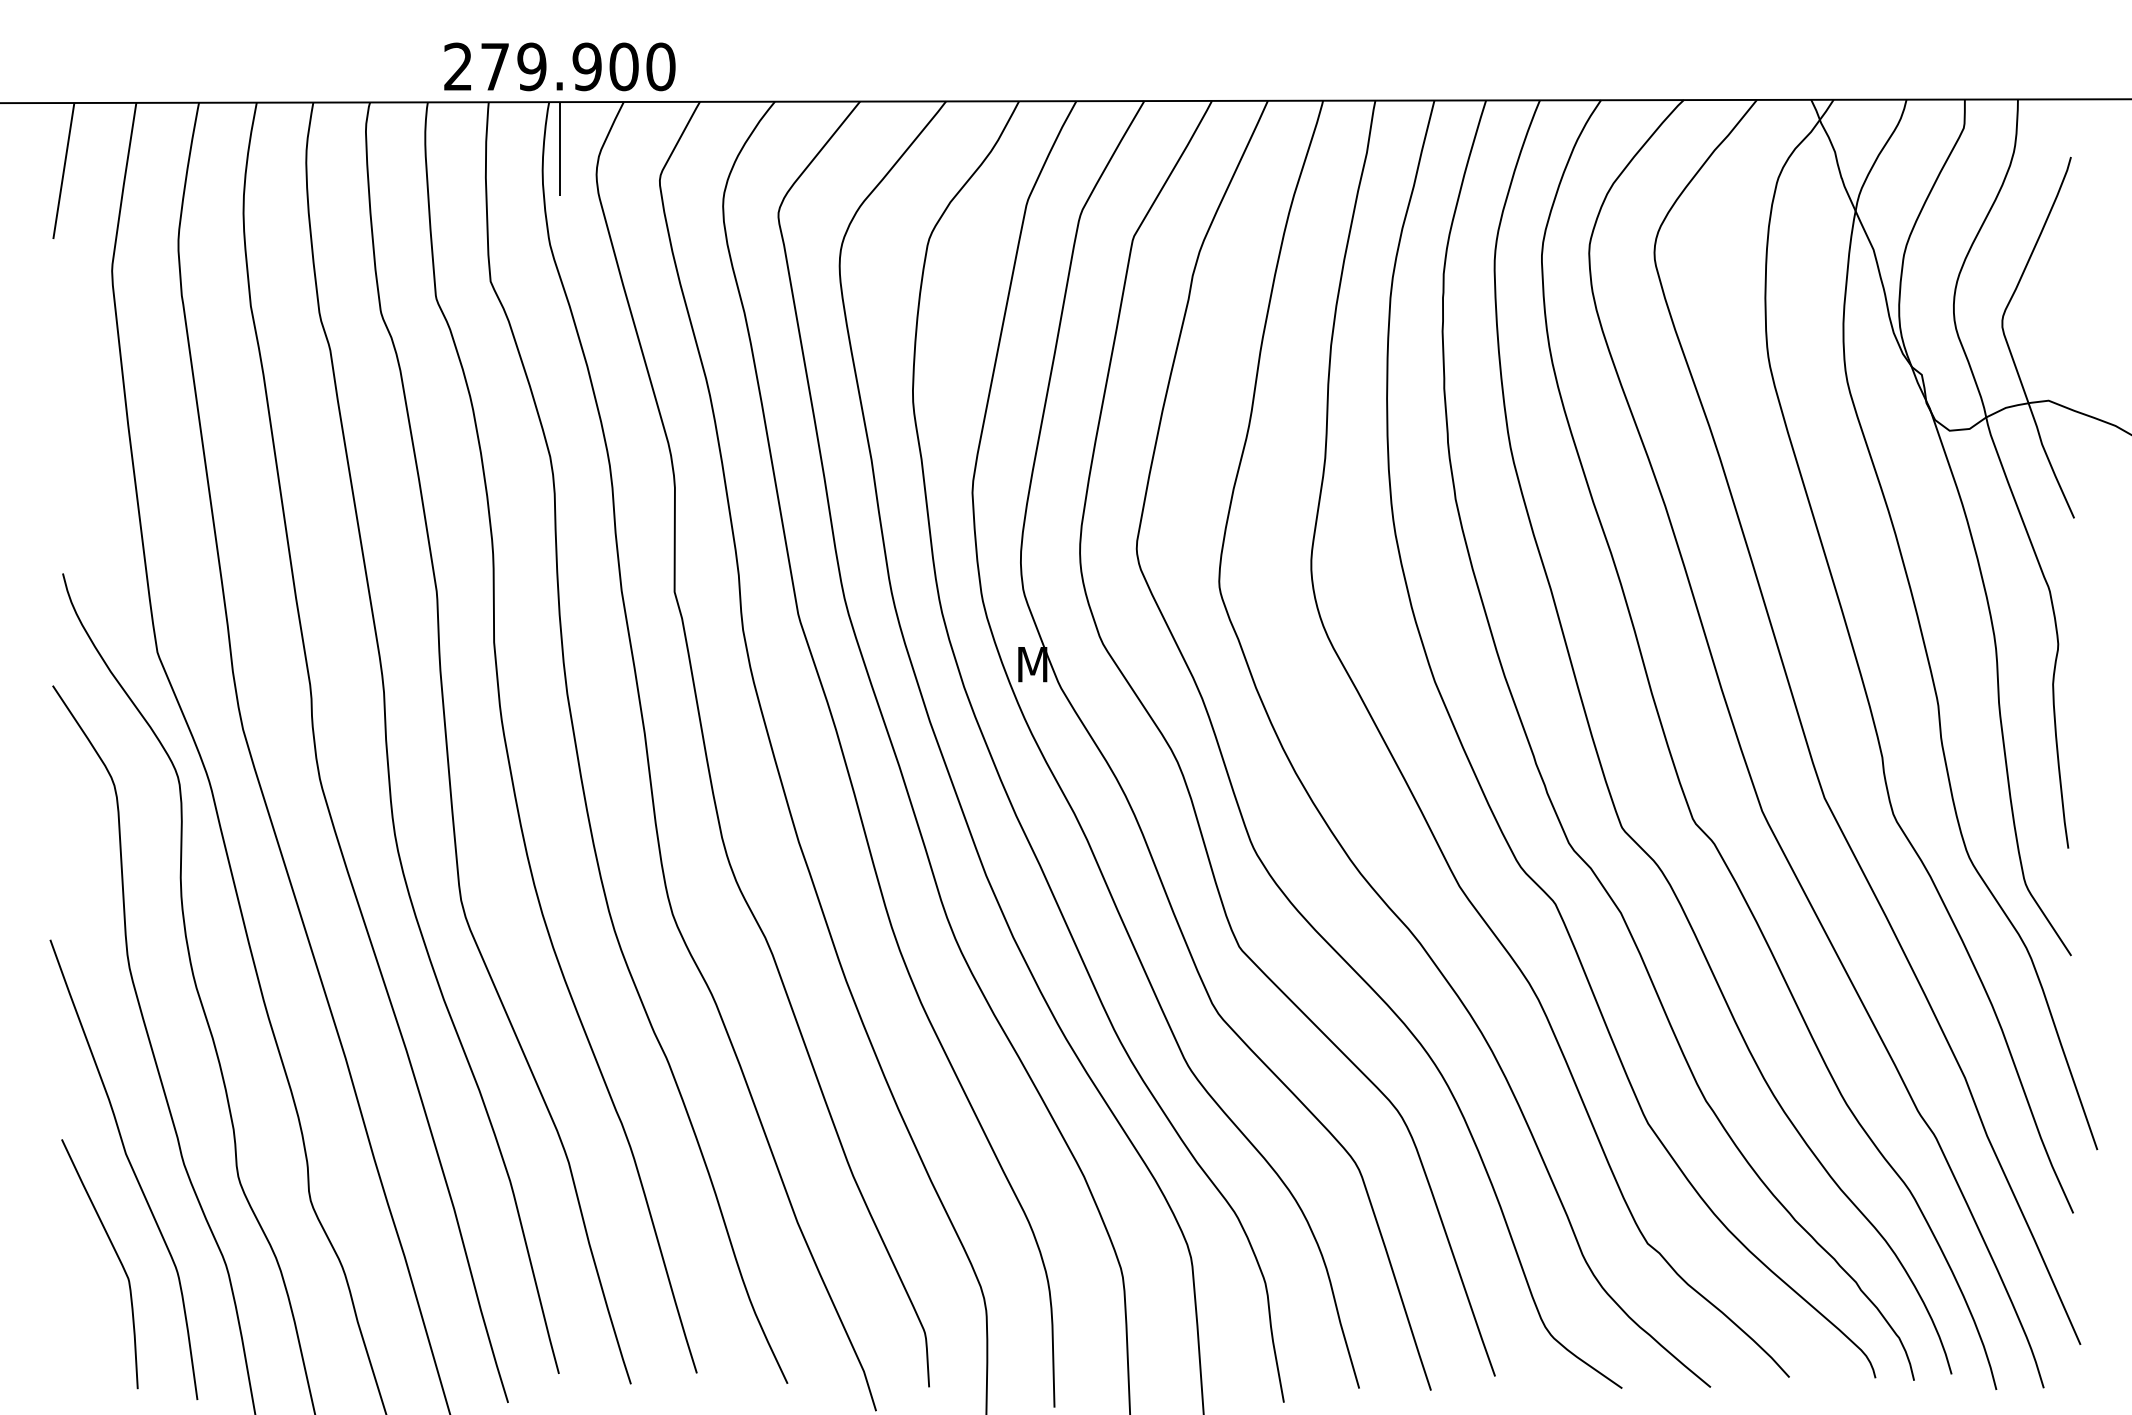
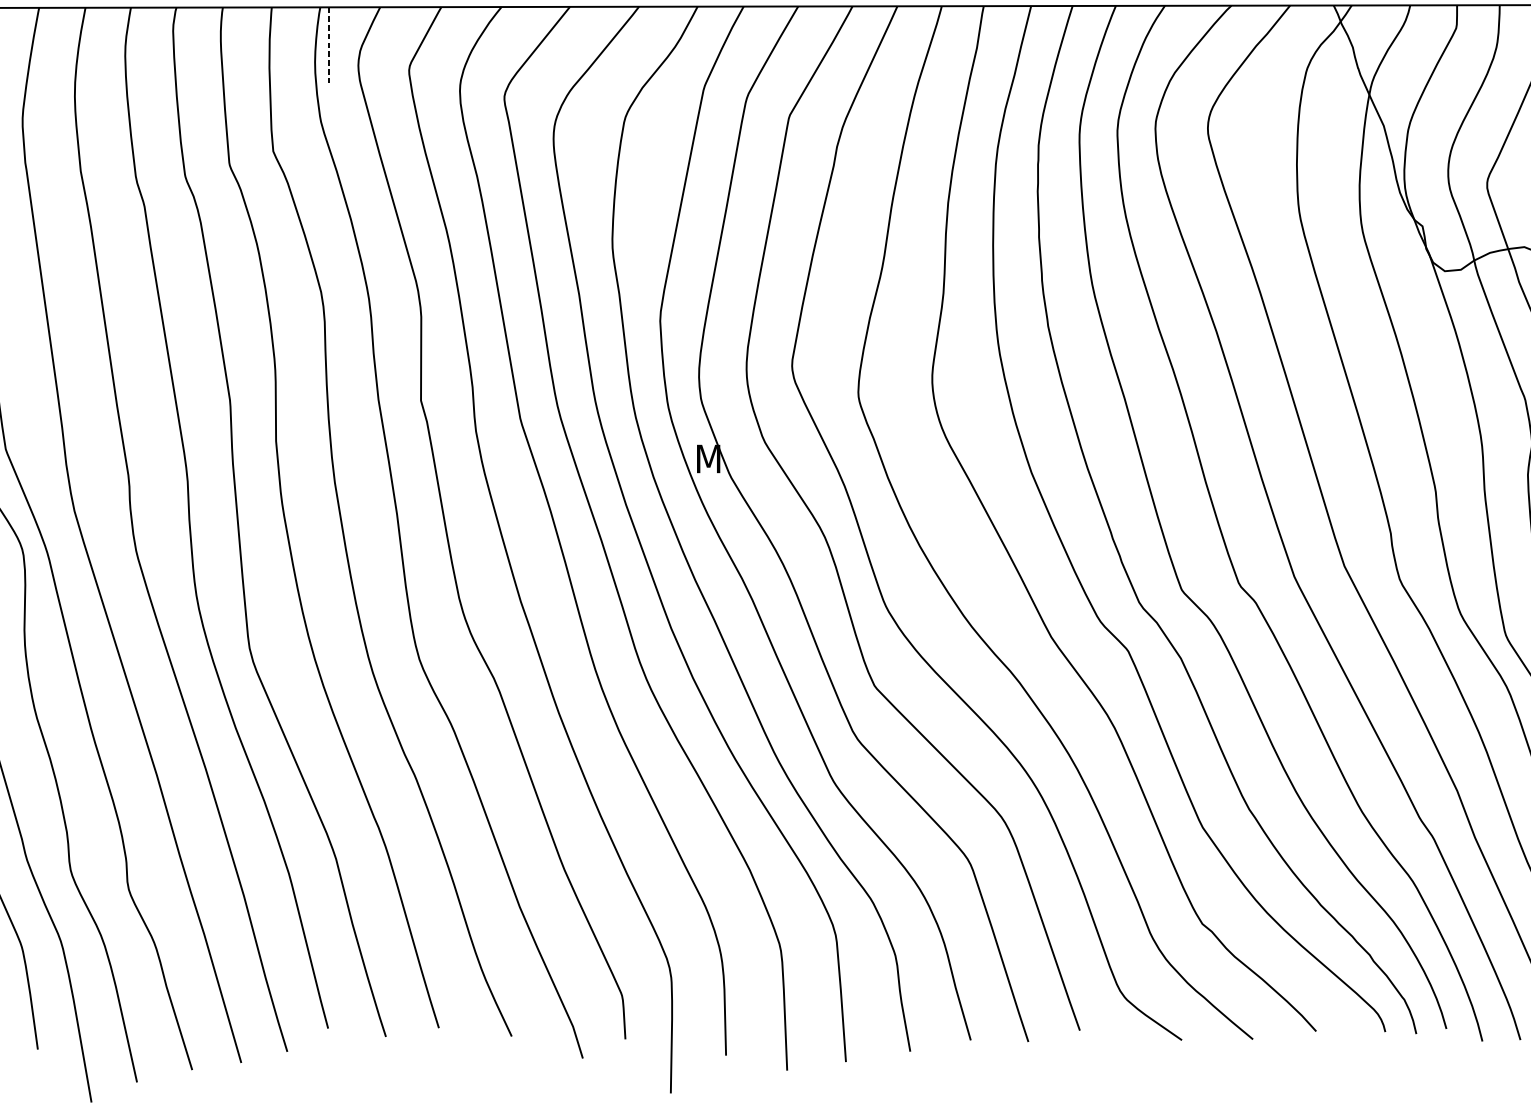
line: (559, 149) -> (328, 45), solid -> dashed

